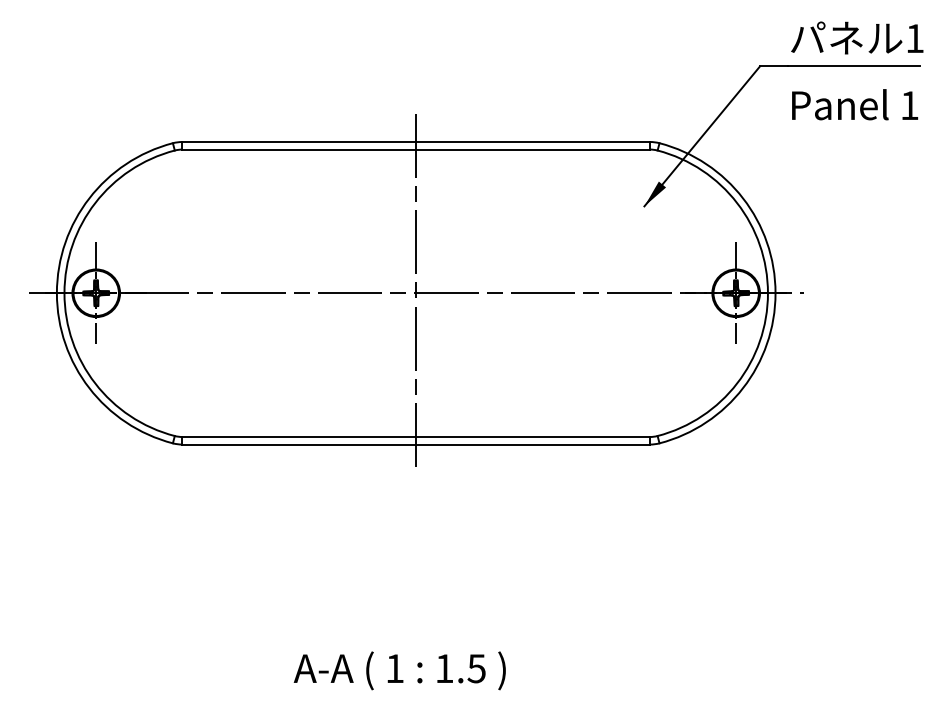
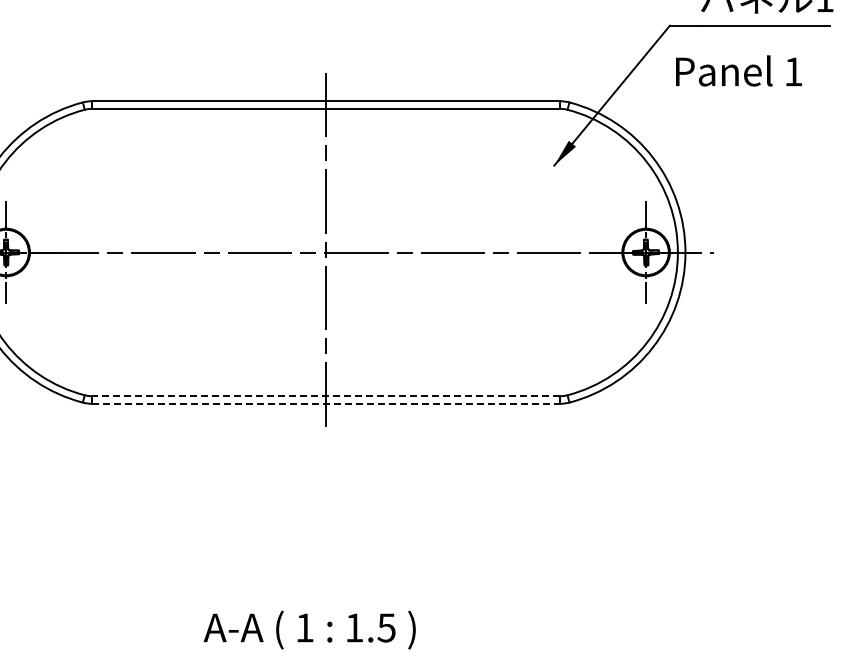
text: (855, 104) -> (739, 70), moved
line: (416, 437) -> (326, 396), solid -> dashed
line: (416, 444) -> (326, 403), solid -> dashed

